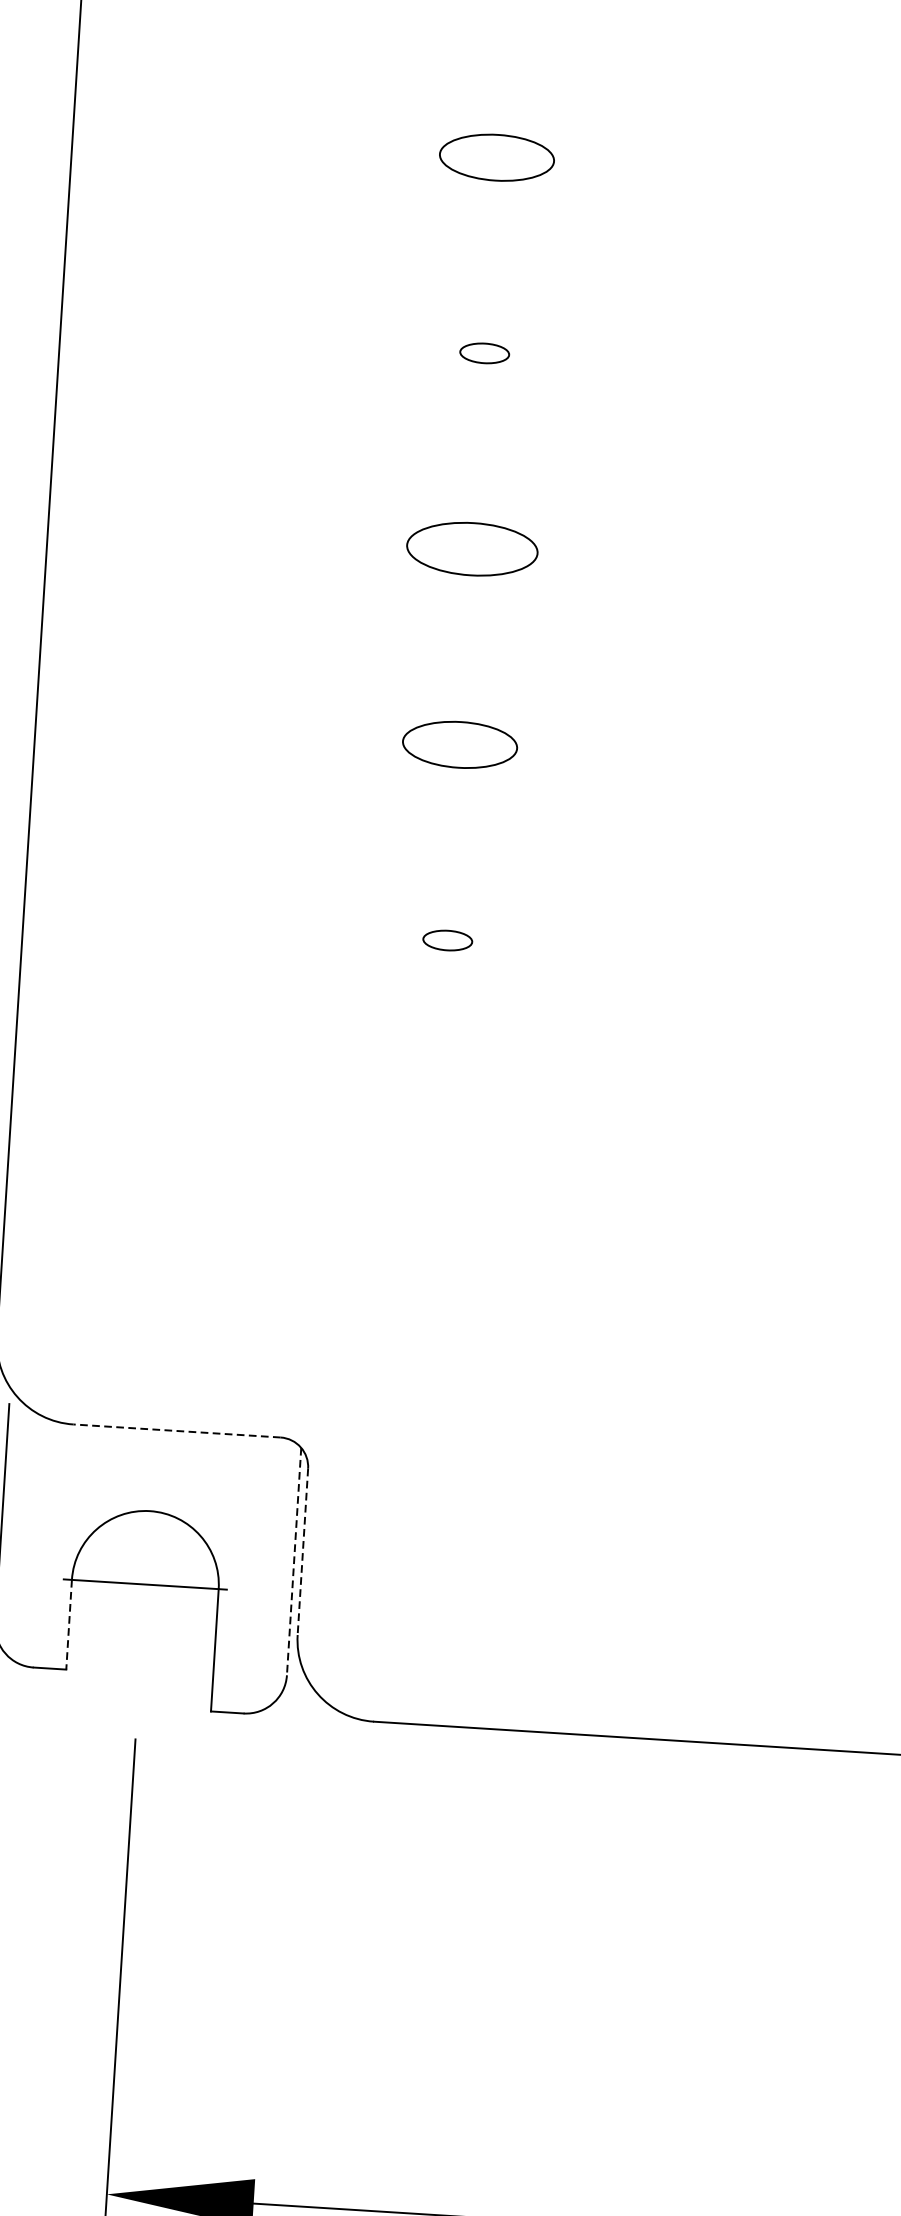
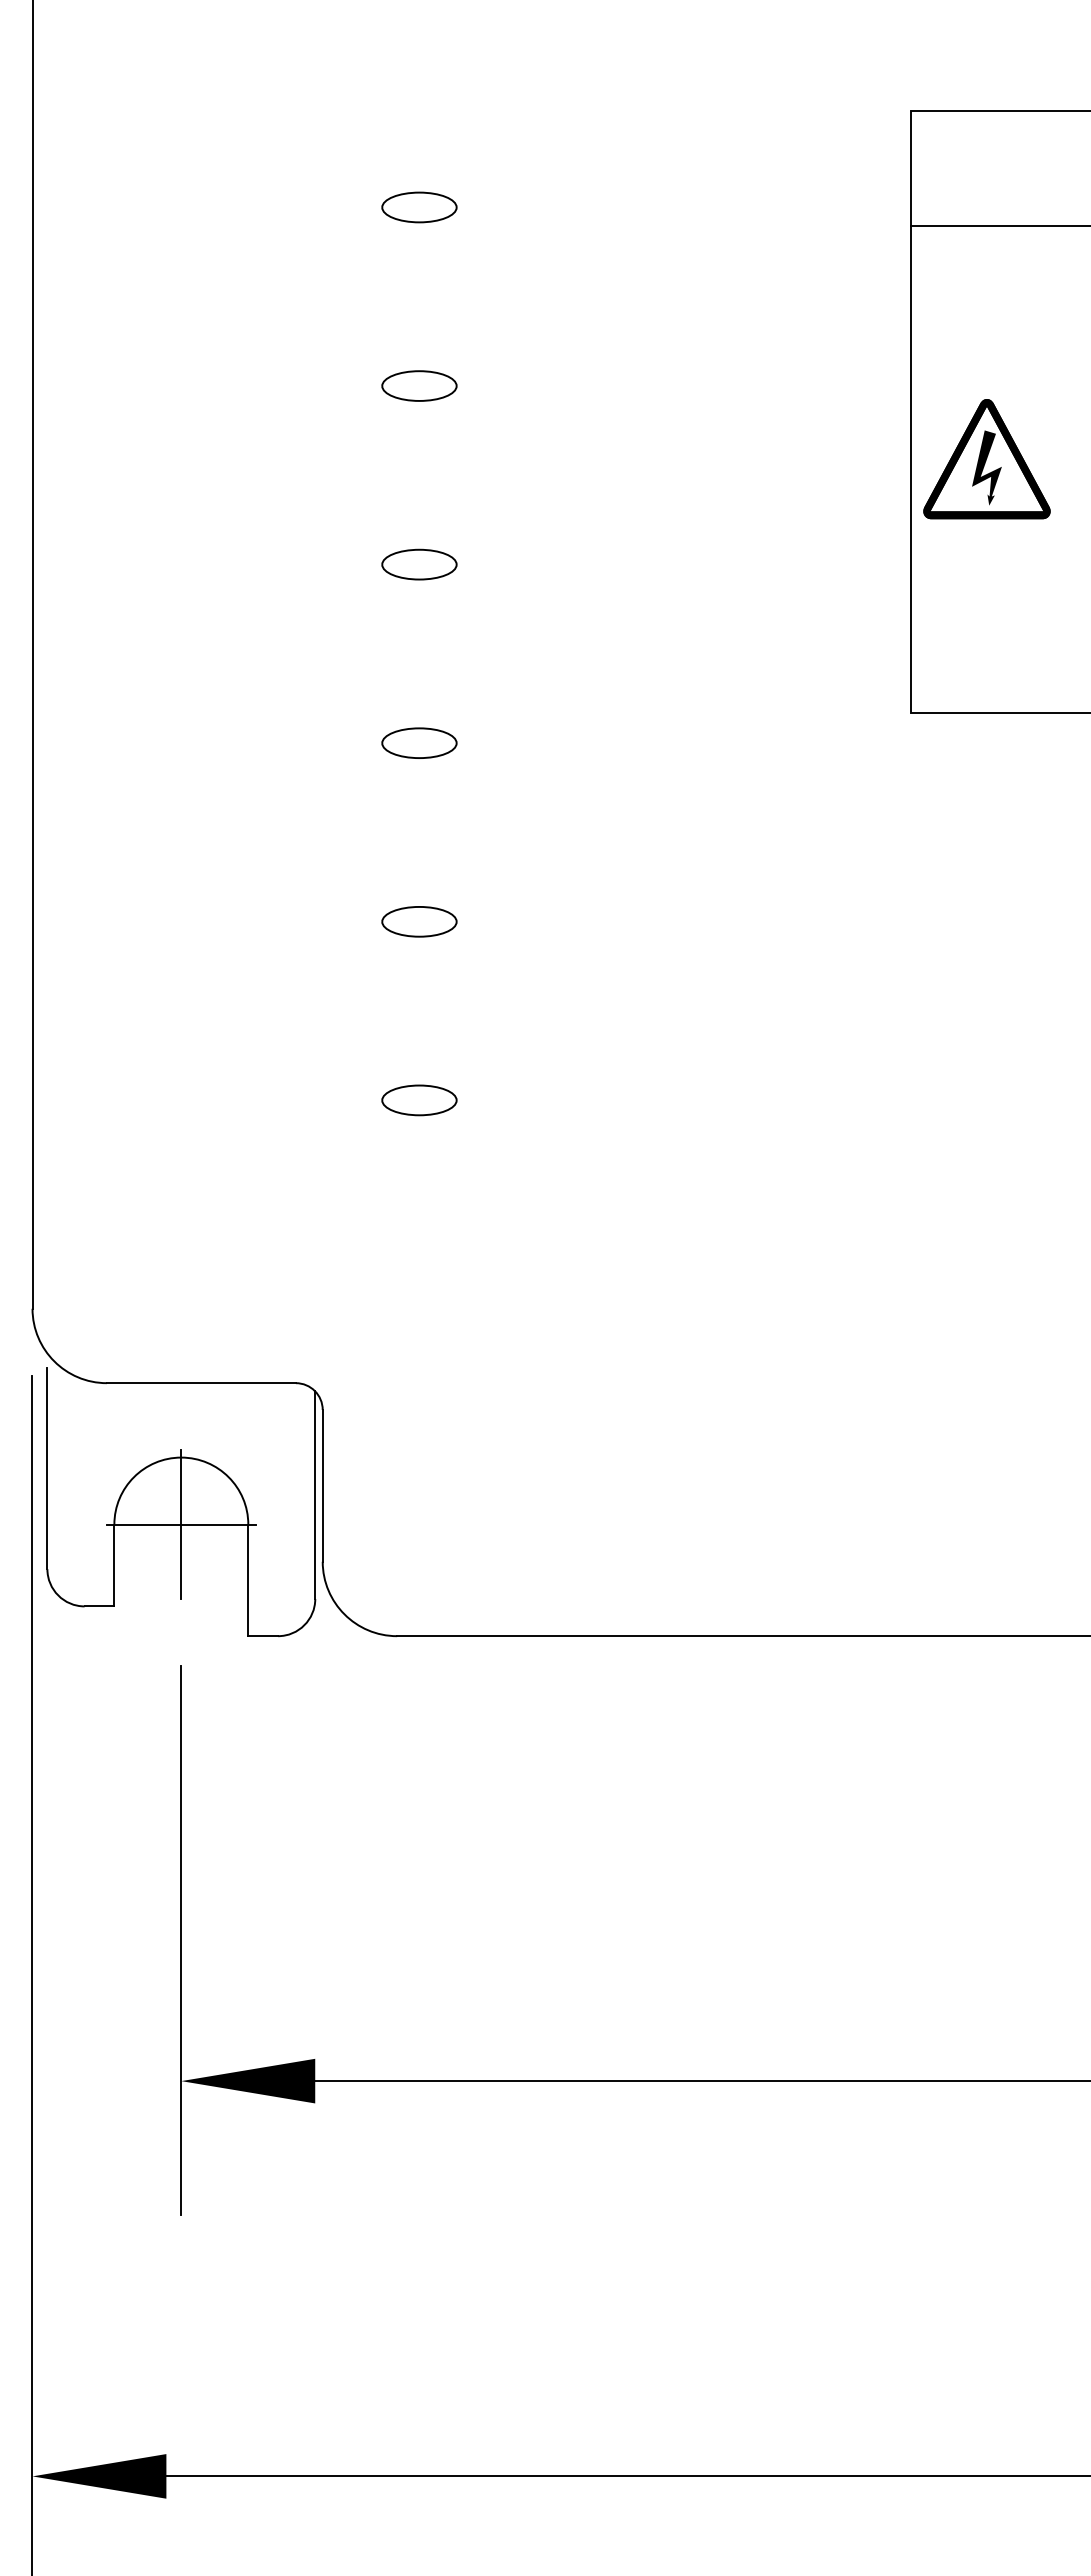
part: (497, 157) -> (419, 207), size x0.71
part: (484, 352) -> (419, 385), size x1.67
part: (472, 548) -> (419, 564), size x0.62
part: (460, 744) -> (419, 742), size x0.71
part: (447, 940) -> (419, 921), size x1.67
part: (435, 1136) -> (419, 1100), added
line: (177, 1431) -> (201, 1383), dashed -> solid
line: (302, 1551) -> (322, 1485), dashed -> solid
line: (294, 1561) -> (315, 1495), dashed -> solid
line: (145, 1584) -> (181, 1524), added
line: (69, 1624) -> (114, 1565), dashed -> solid

